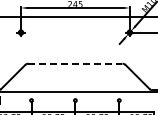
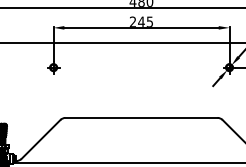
line: (75, 63) -> (141, 117), dashed -> solid

